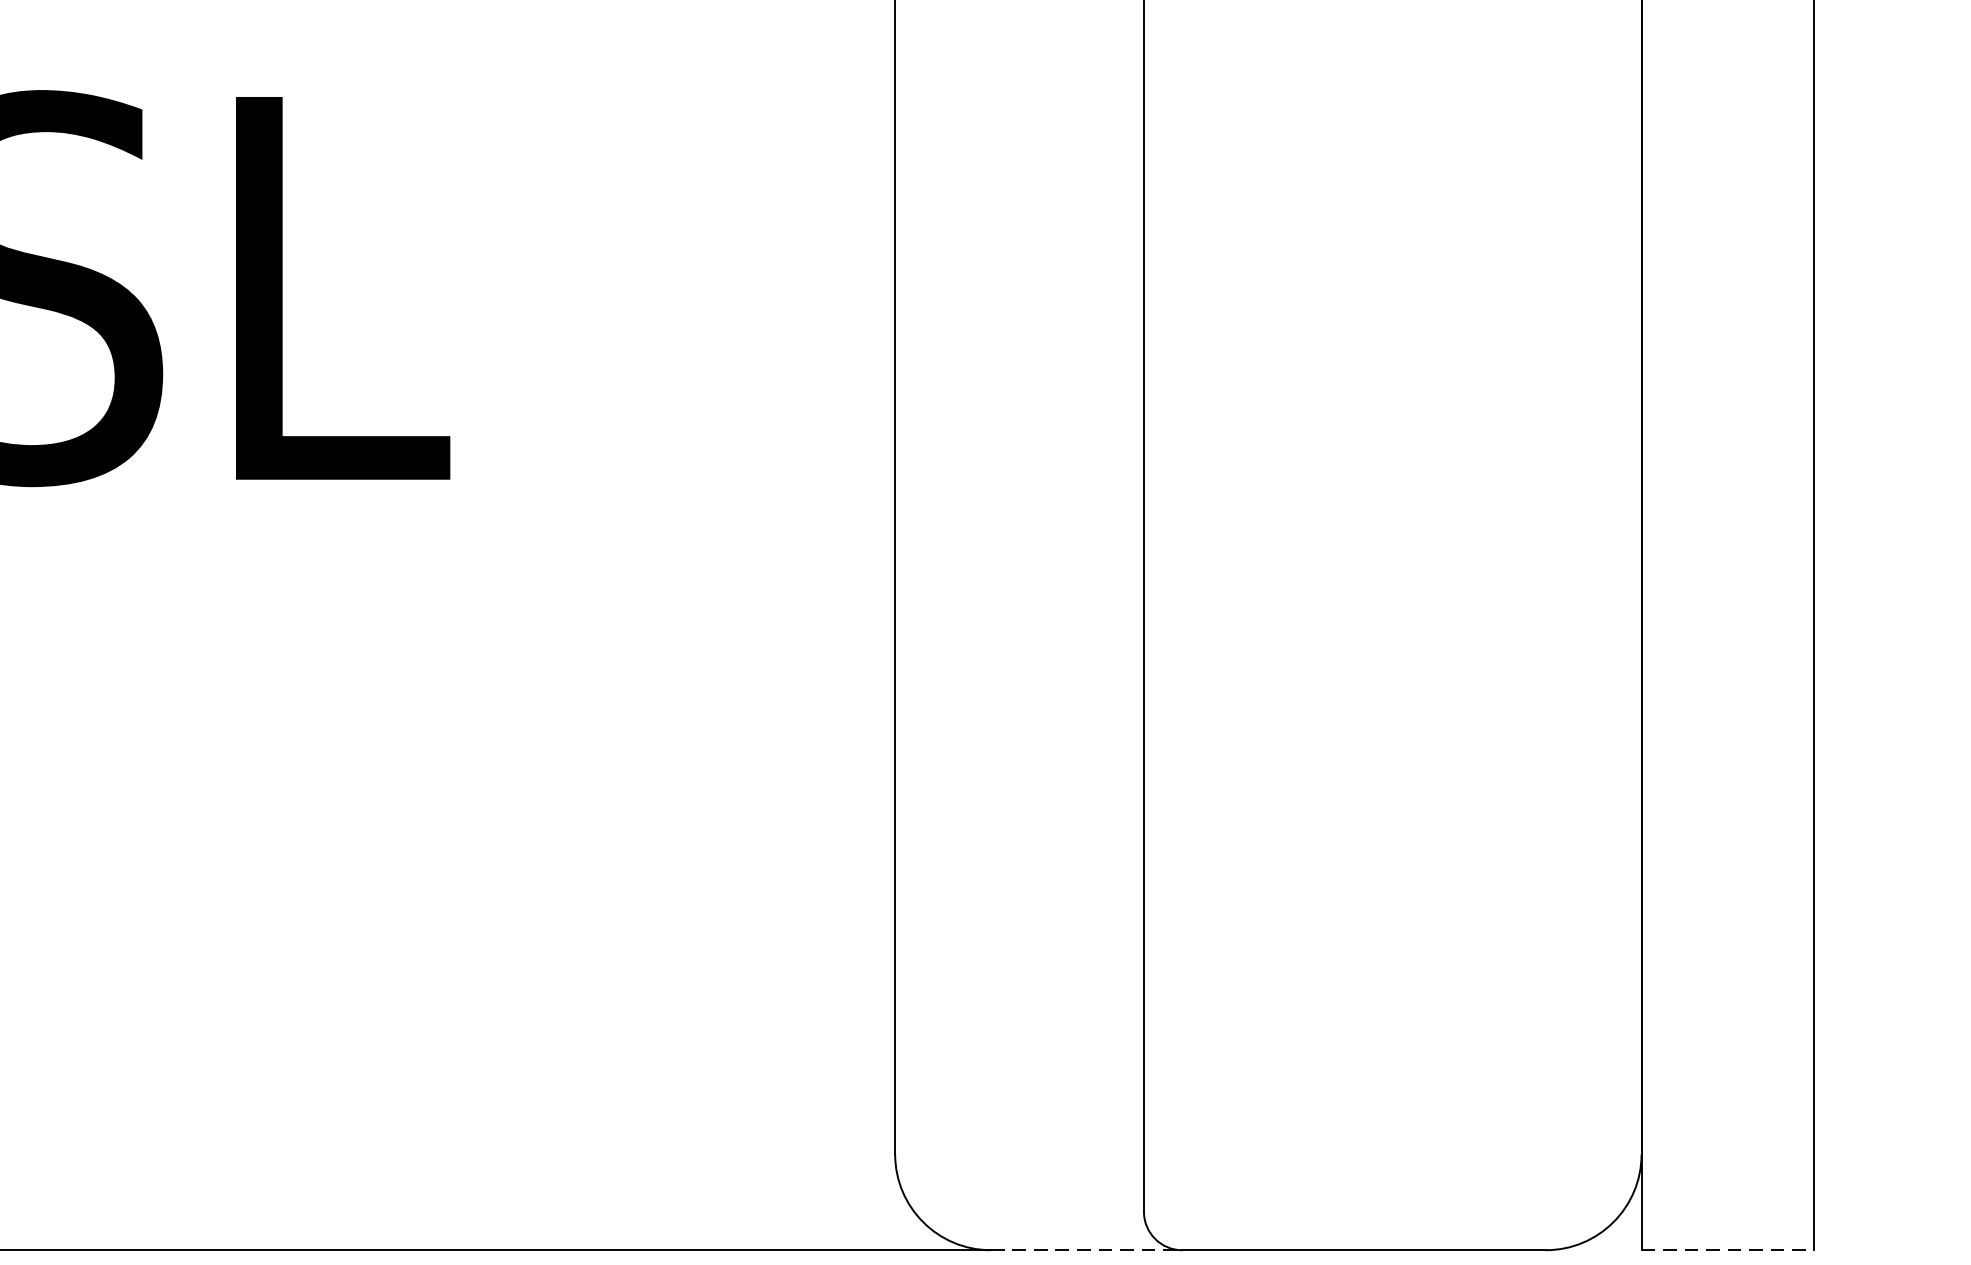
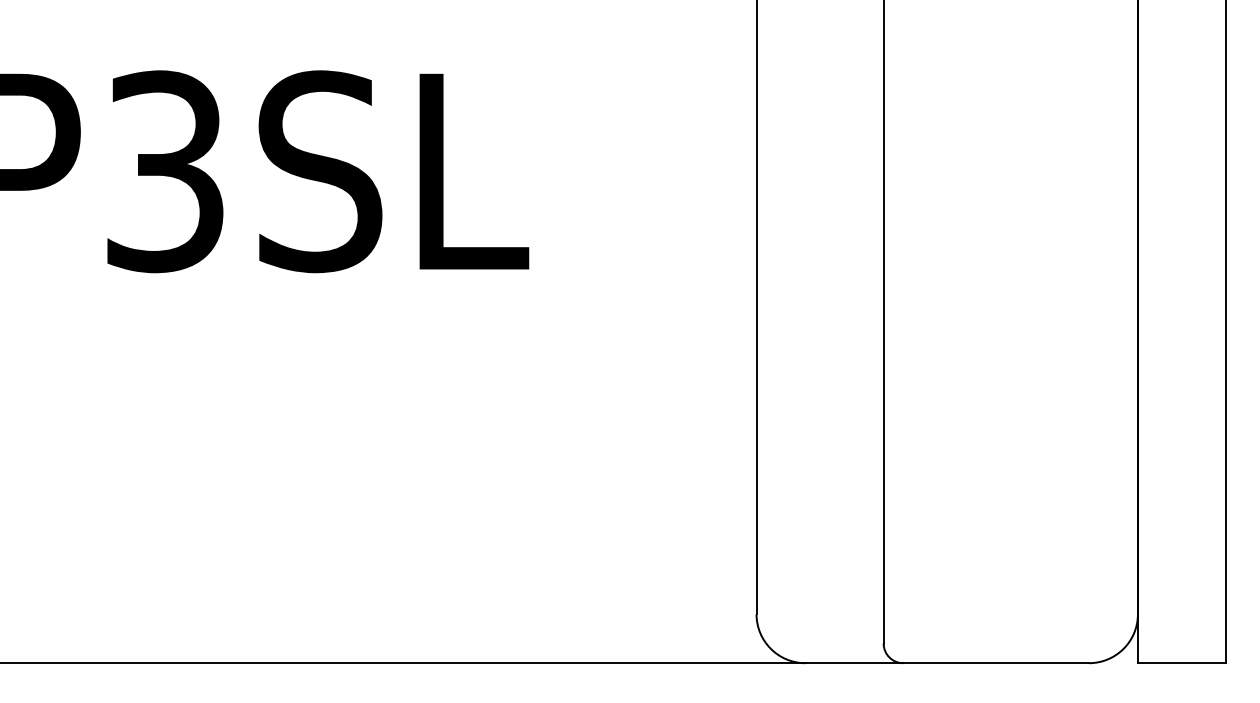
line: (1086, 1250) -> (854, 663), dashed -> solid
line: (1728, 1250) -> (1182, 663), dashed -> solid

